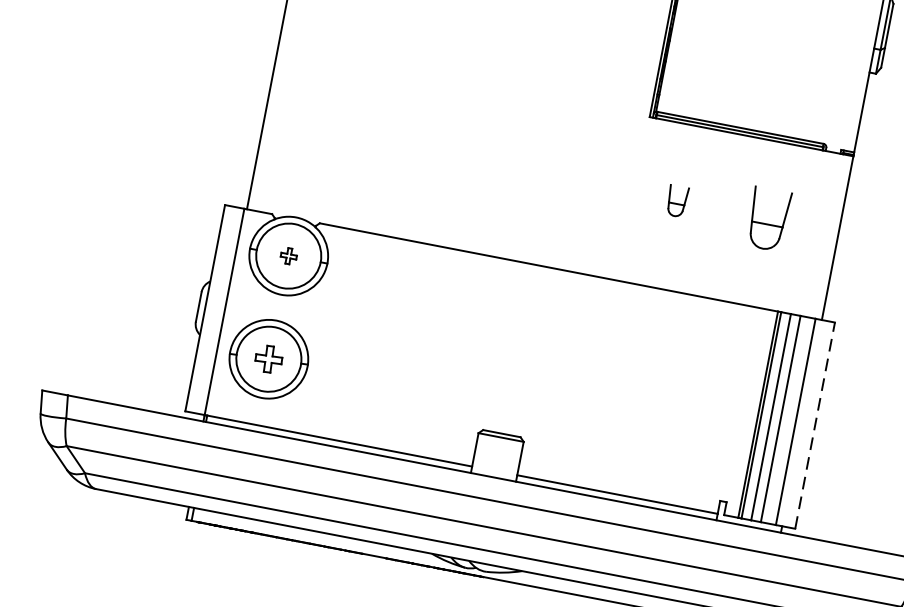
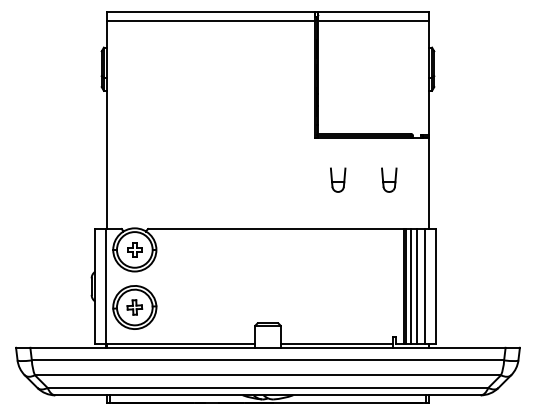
part: (677, 200) -> (338, 179), size x1.43
part: (769, 217) -> (389, 179), size x0.71
part: (288, 255) -> (134, 249), size x1.67
line: (814, 425) -> (435, 286), dashed -> solid

